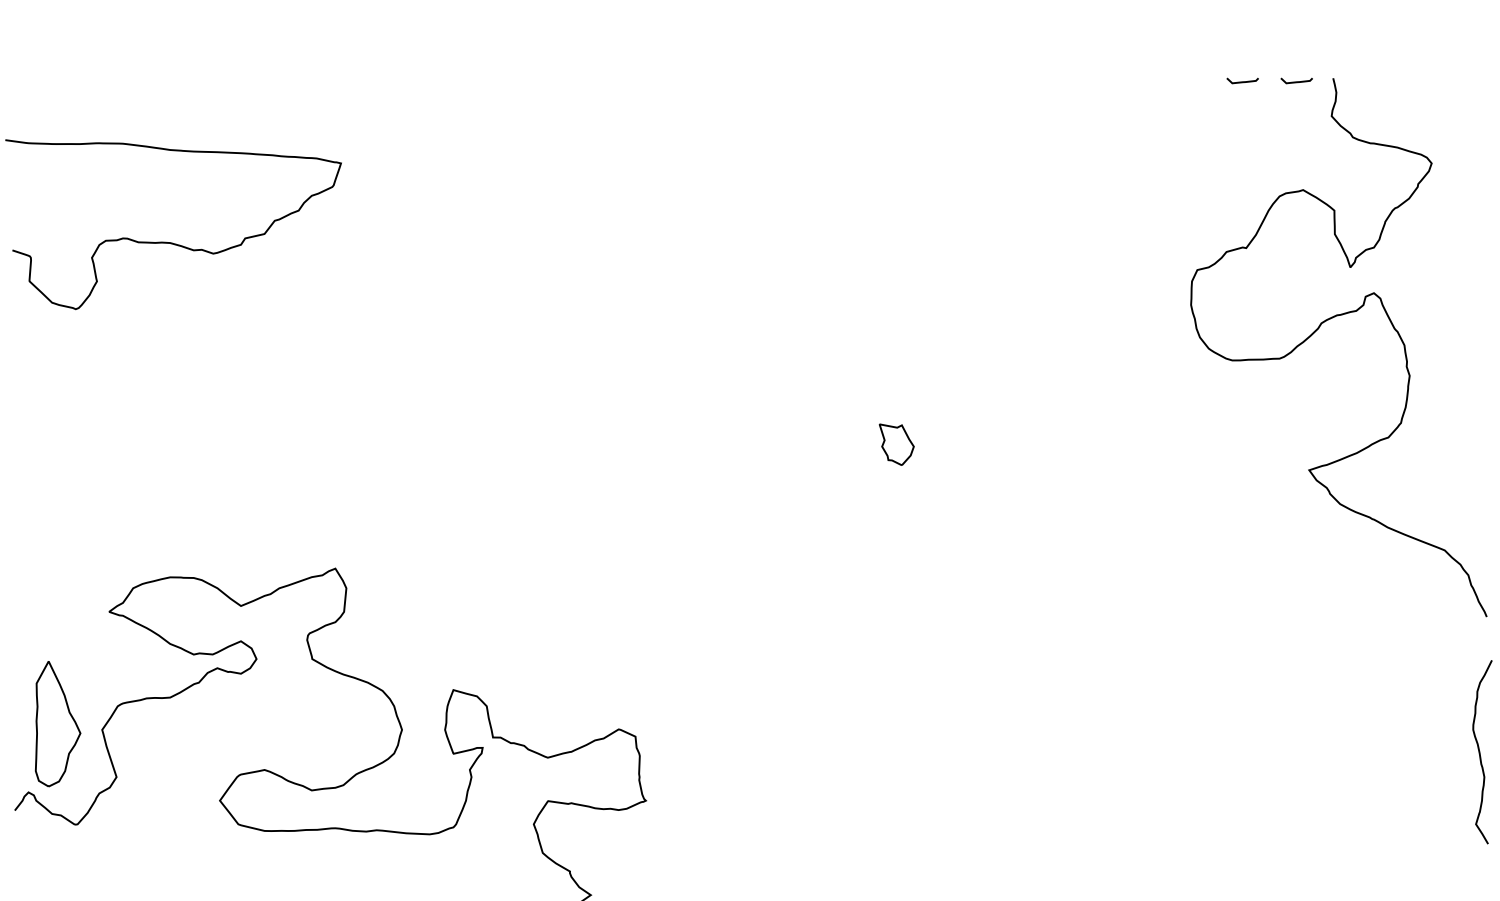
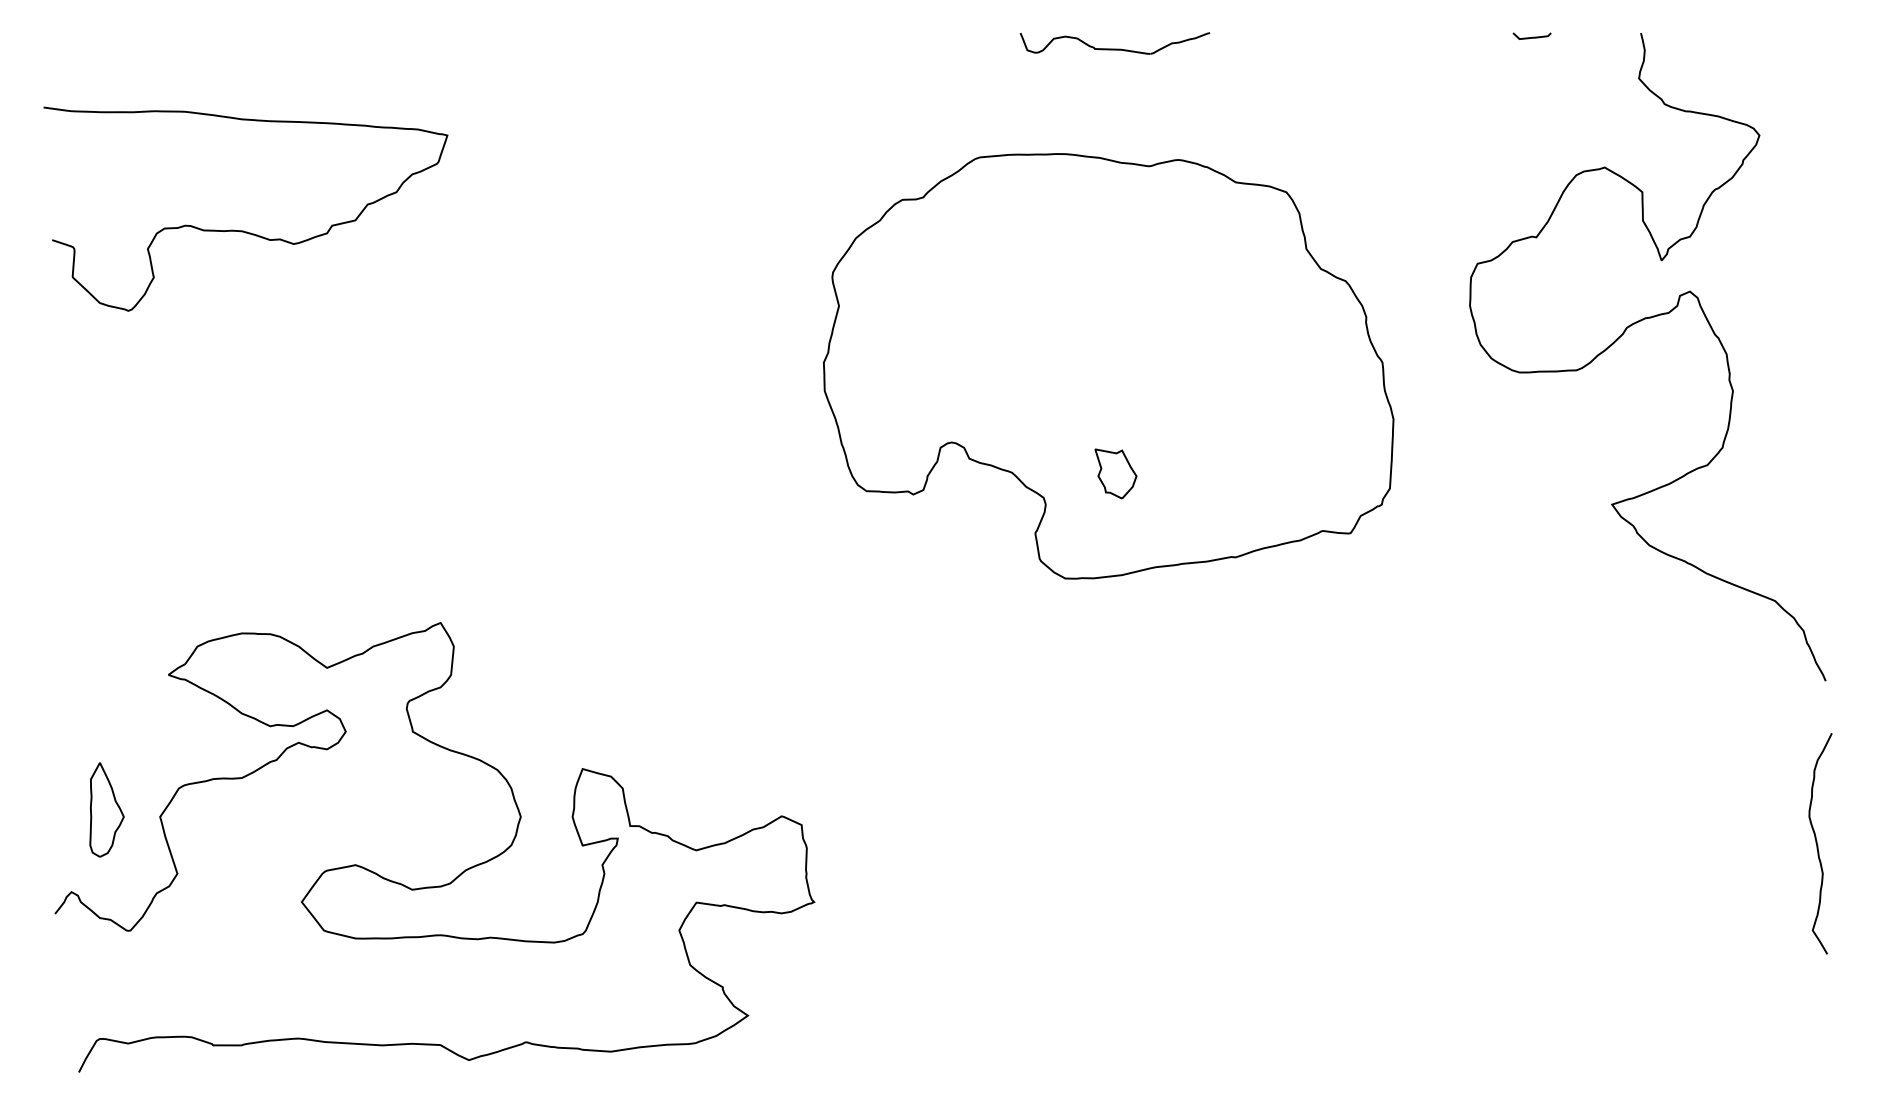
curve: (1297, 81) -> (1597, 36), removed
part: (895, 86) -> (1114, 43), added
part: (890, 355) -> (1108, 366), added
part: (57, 723) -> (106, 809), size x0.62

